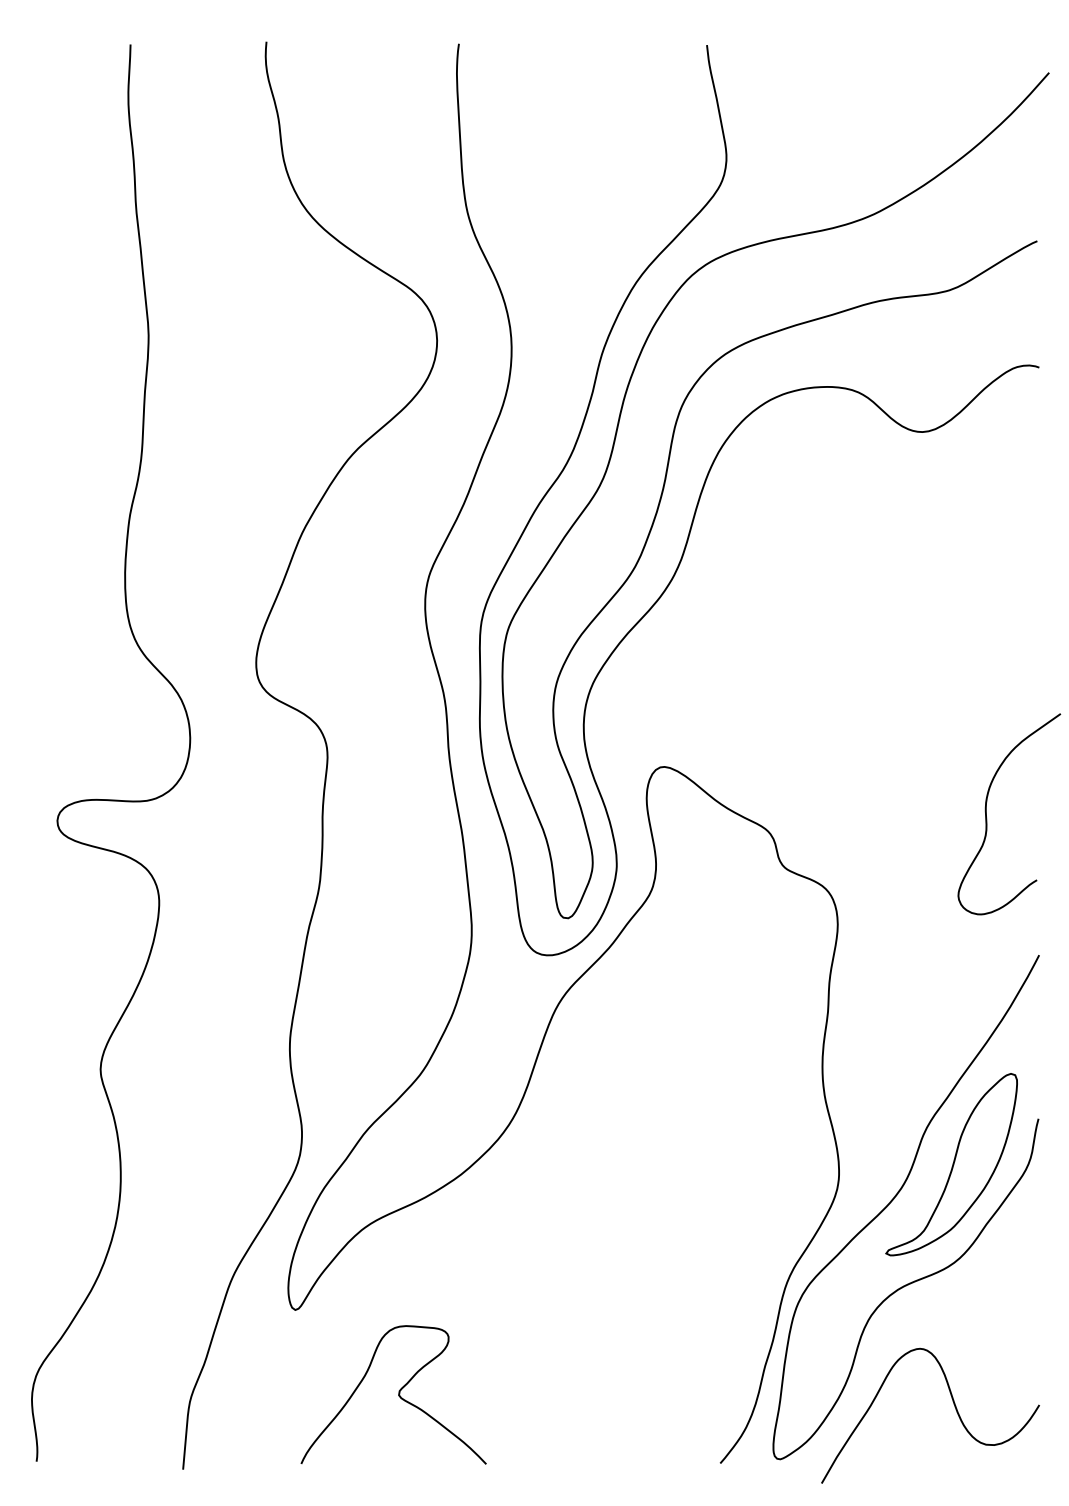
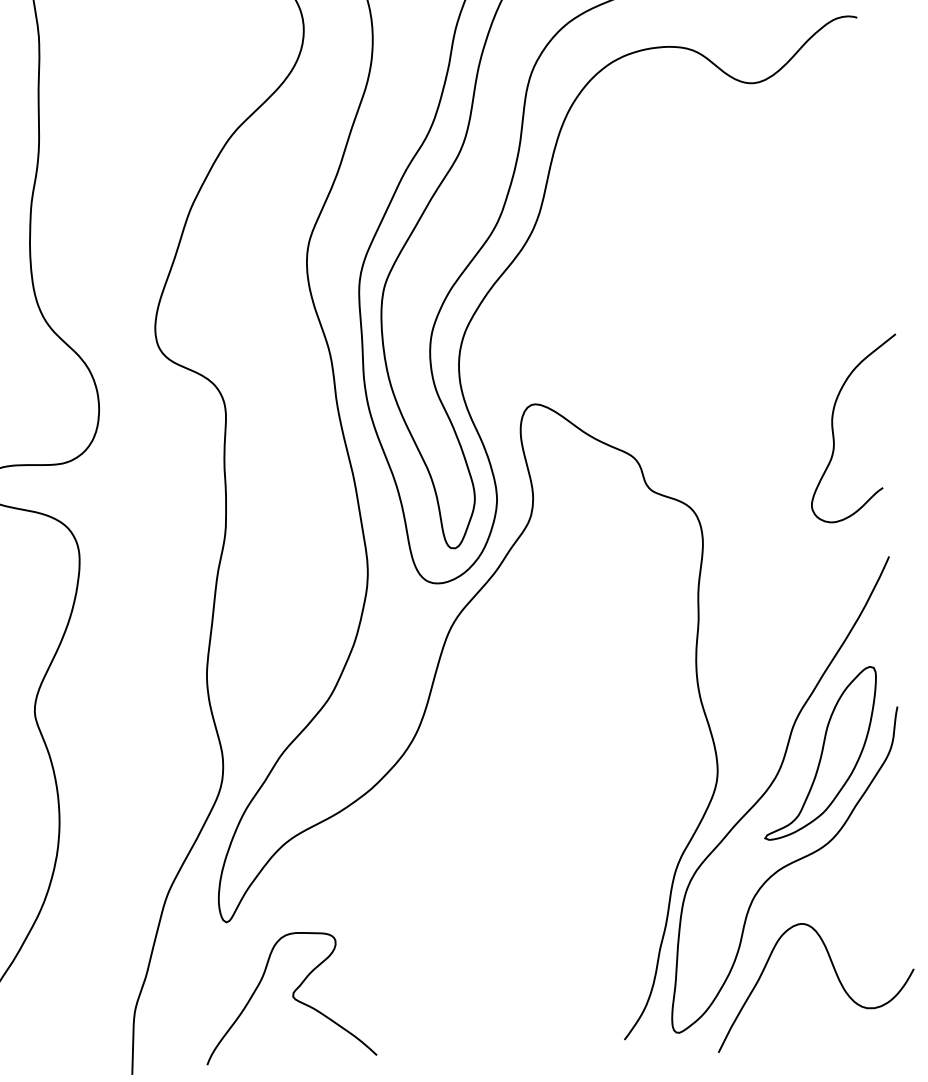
curve: (398, 1394) -> (292, 996), moved

